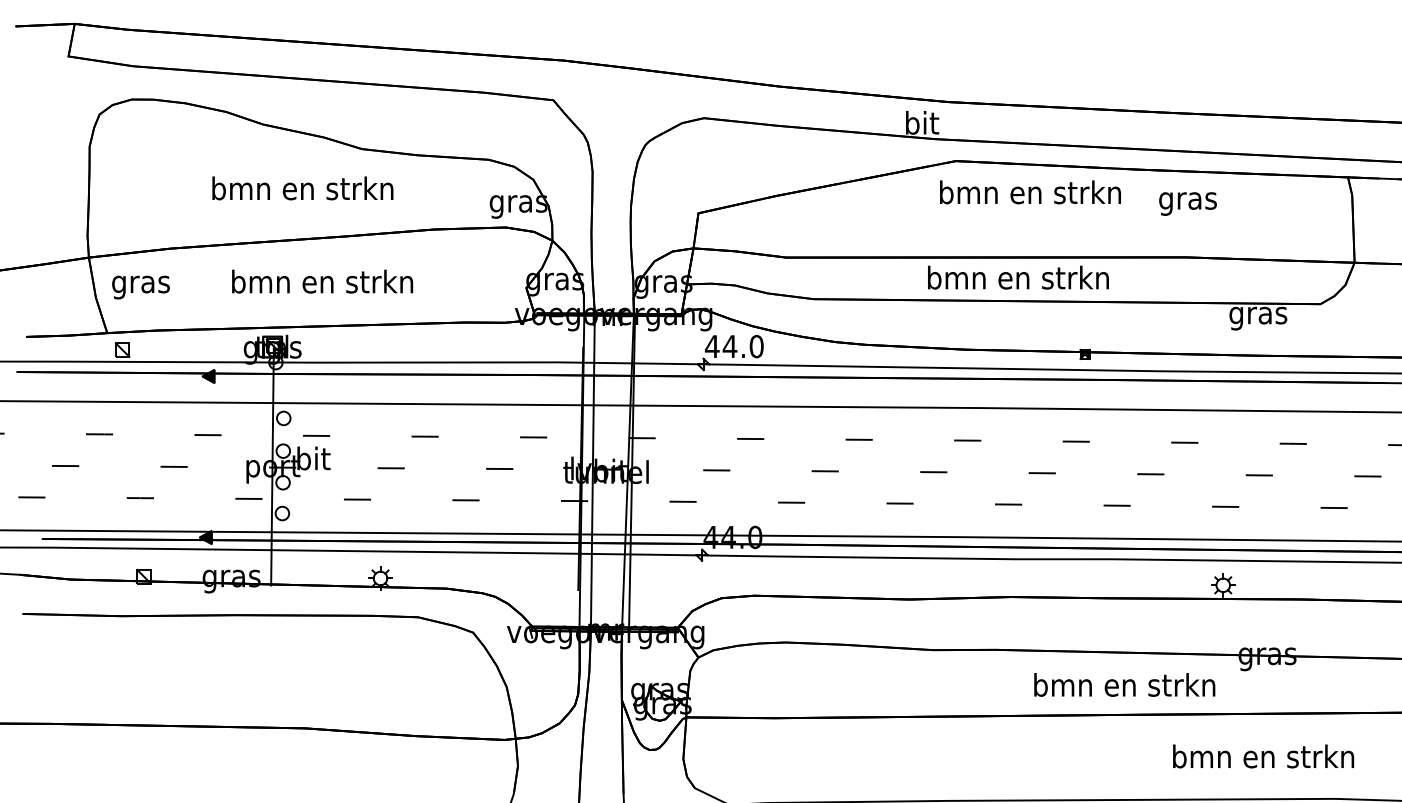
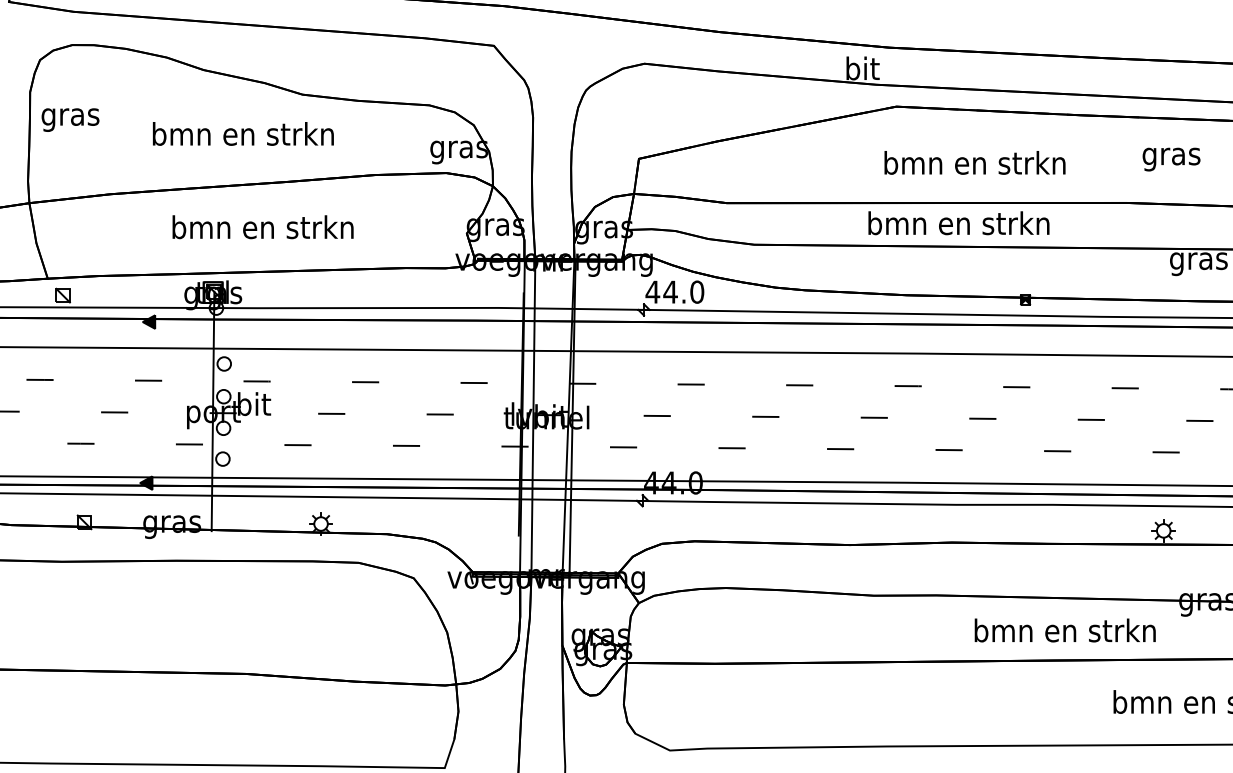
text: (1030, 192) -> (975, 163), moved
text: (1187, 203) -> (1171, 159), moved
text: (140, 287) -> (70, 120), moved

